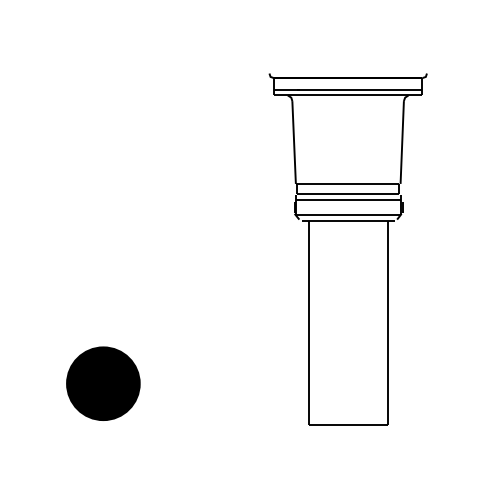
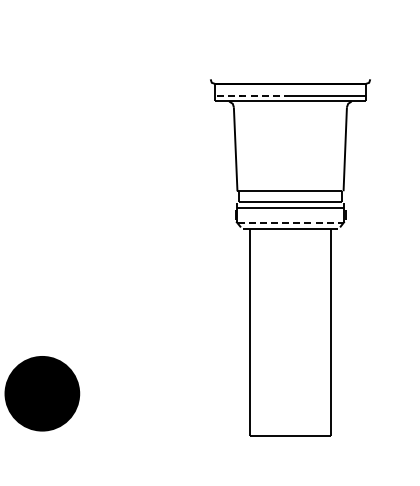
line: (310, 89) -> (252, 95), solid -> dashed
line: (348, 214) -> (290, 222), solid -> dashed

